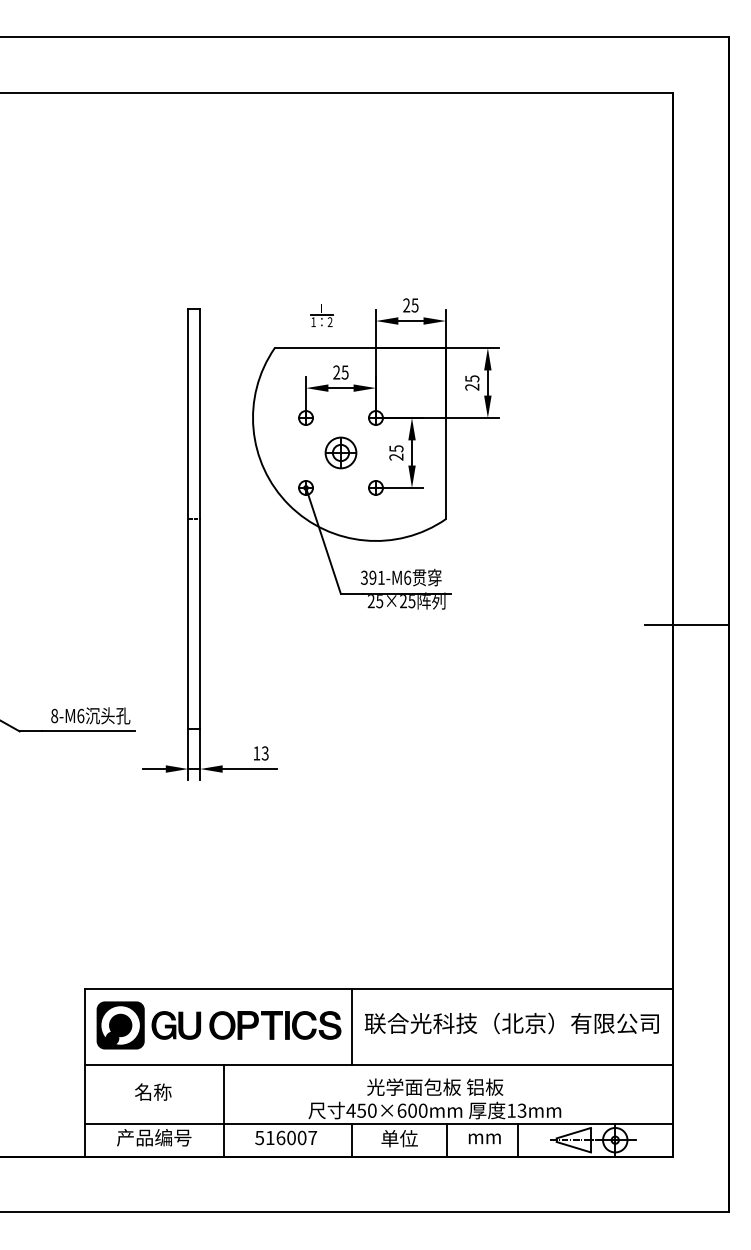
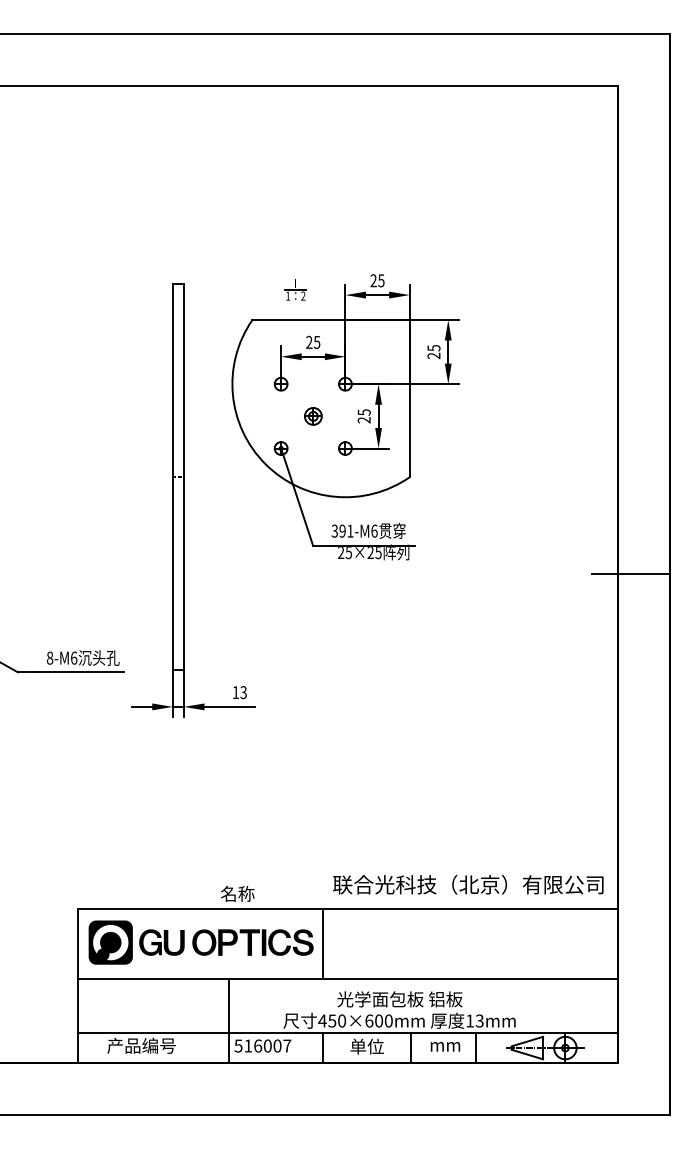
part: (341, 453) -> (313, 416), size x0.6
text: (512, 1023) -> (468, 884), moved
text: (153, 1091) -> (237, 893), moved
line: (223, 1111) -> (229, 1021), moved

